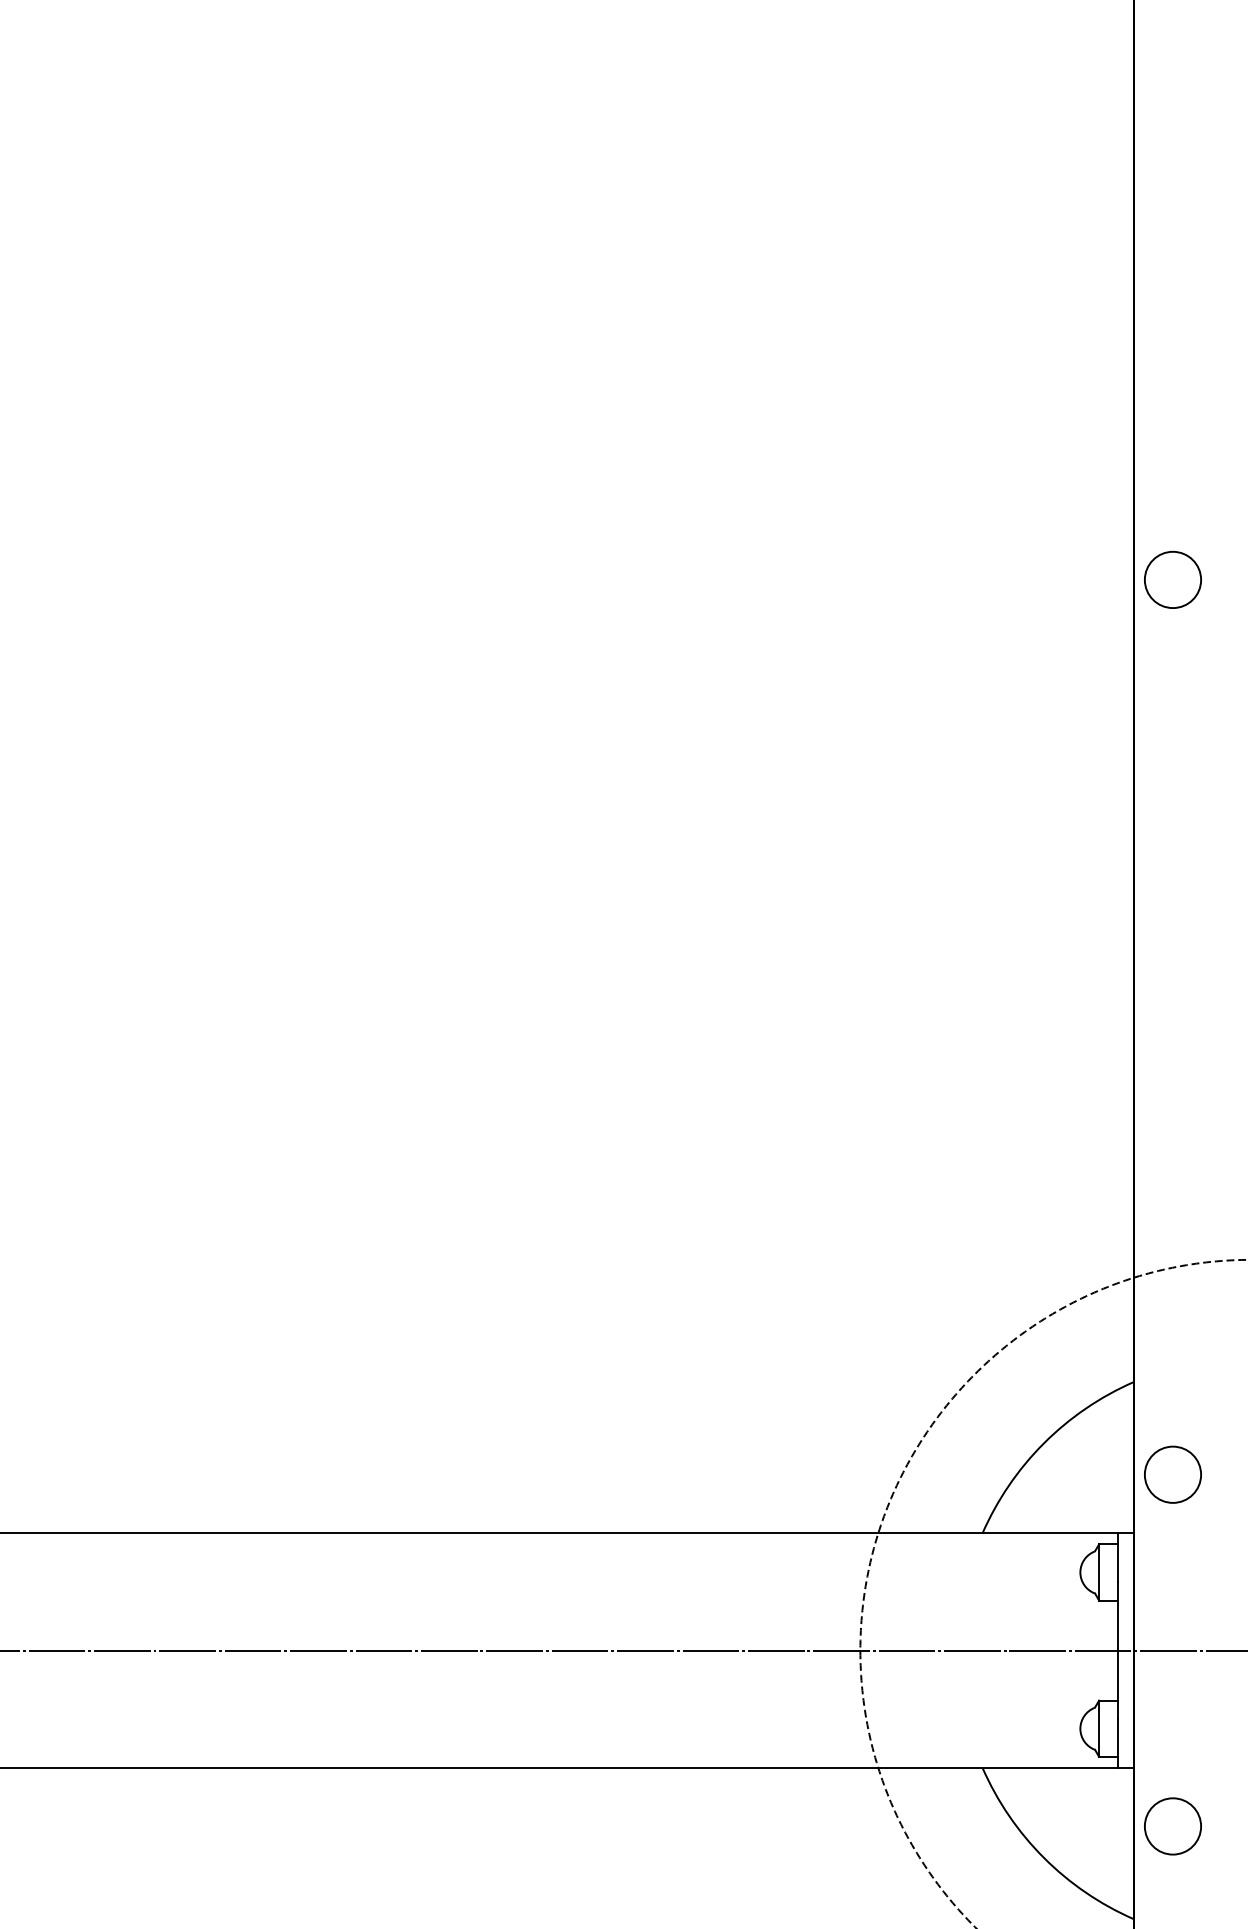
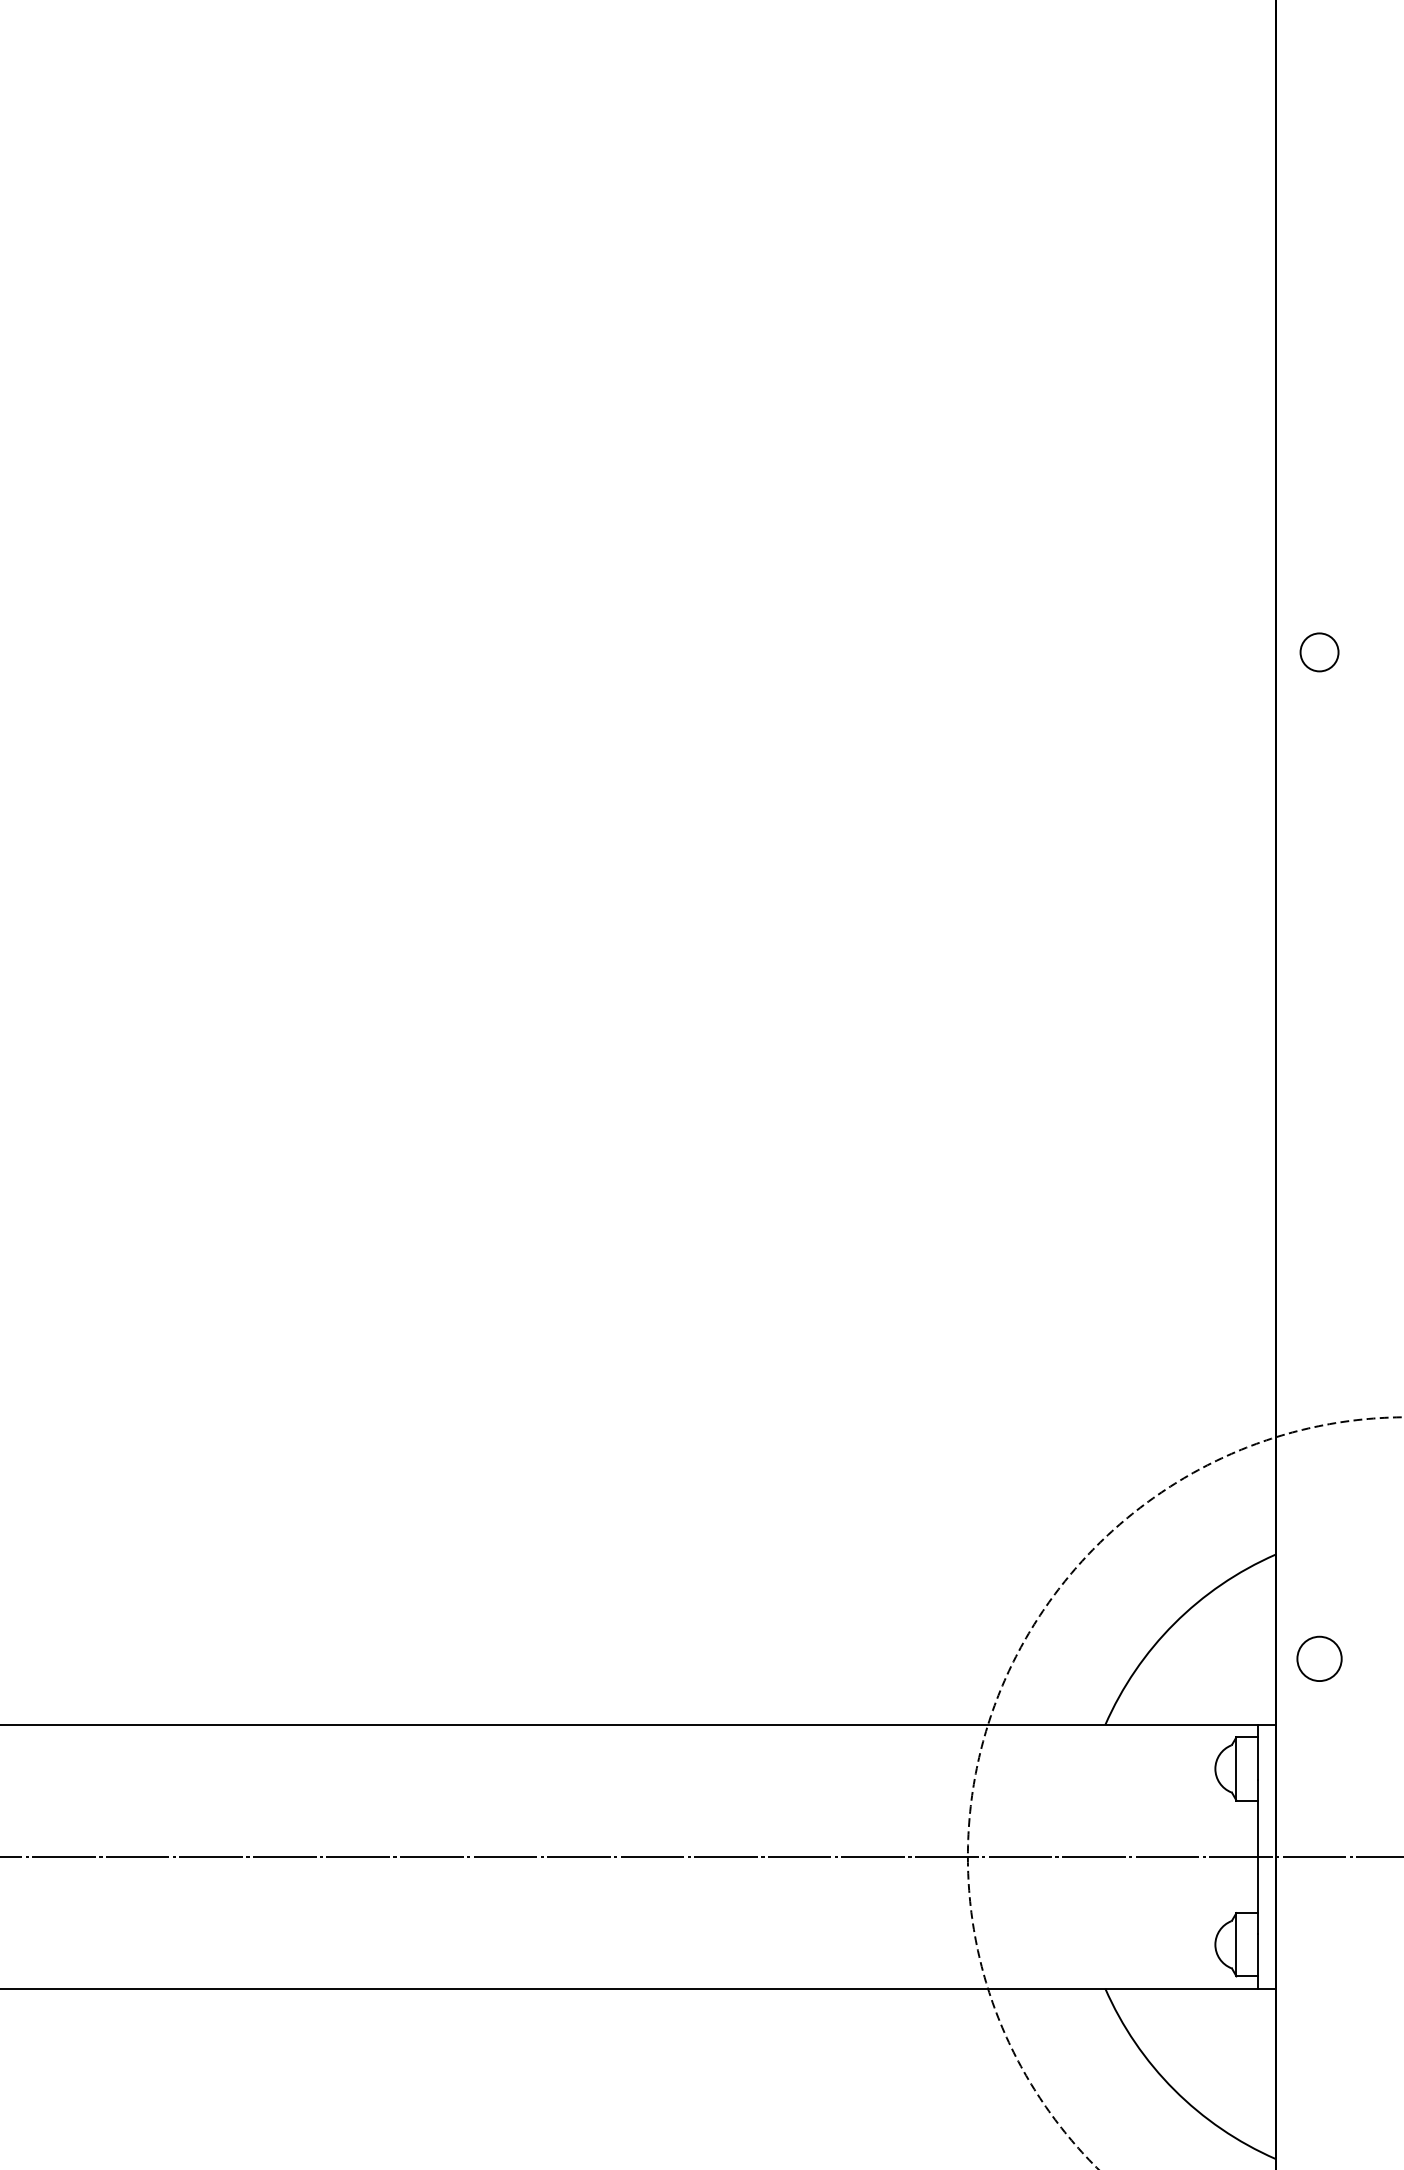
circle: (1172, 579) -> (1319, 651), size x0.6
circle: (1172, 1474) -> (1319, 1658), size x0.7
circle: (1172, 1826) -> (1319, 2054), removed

